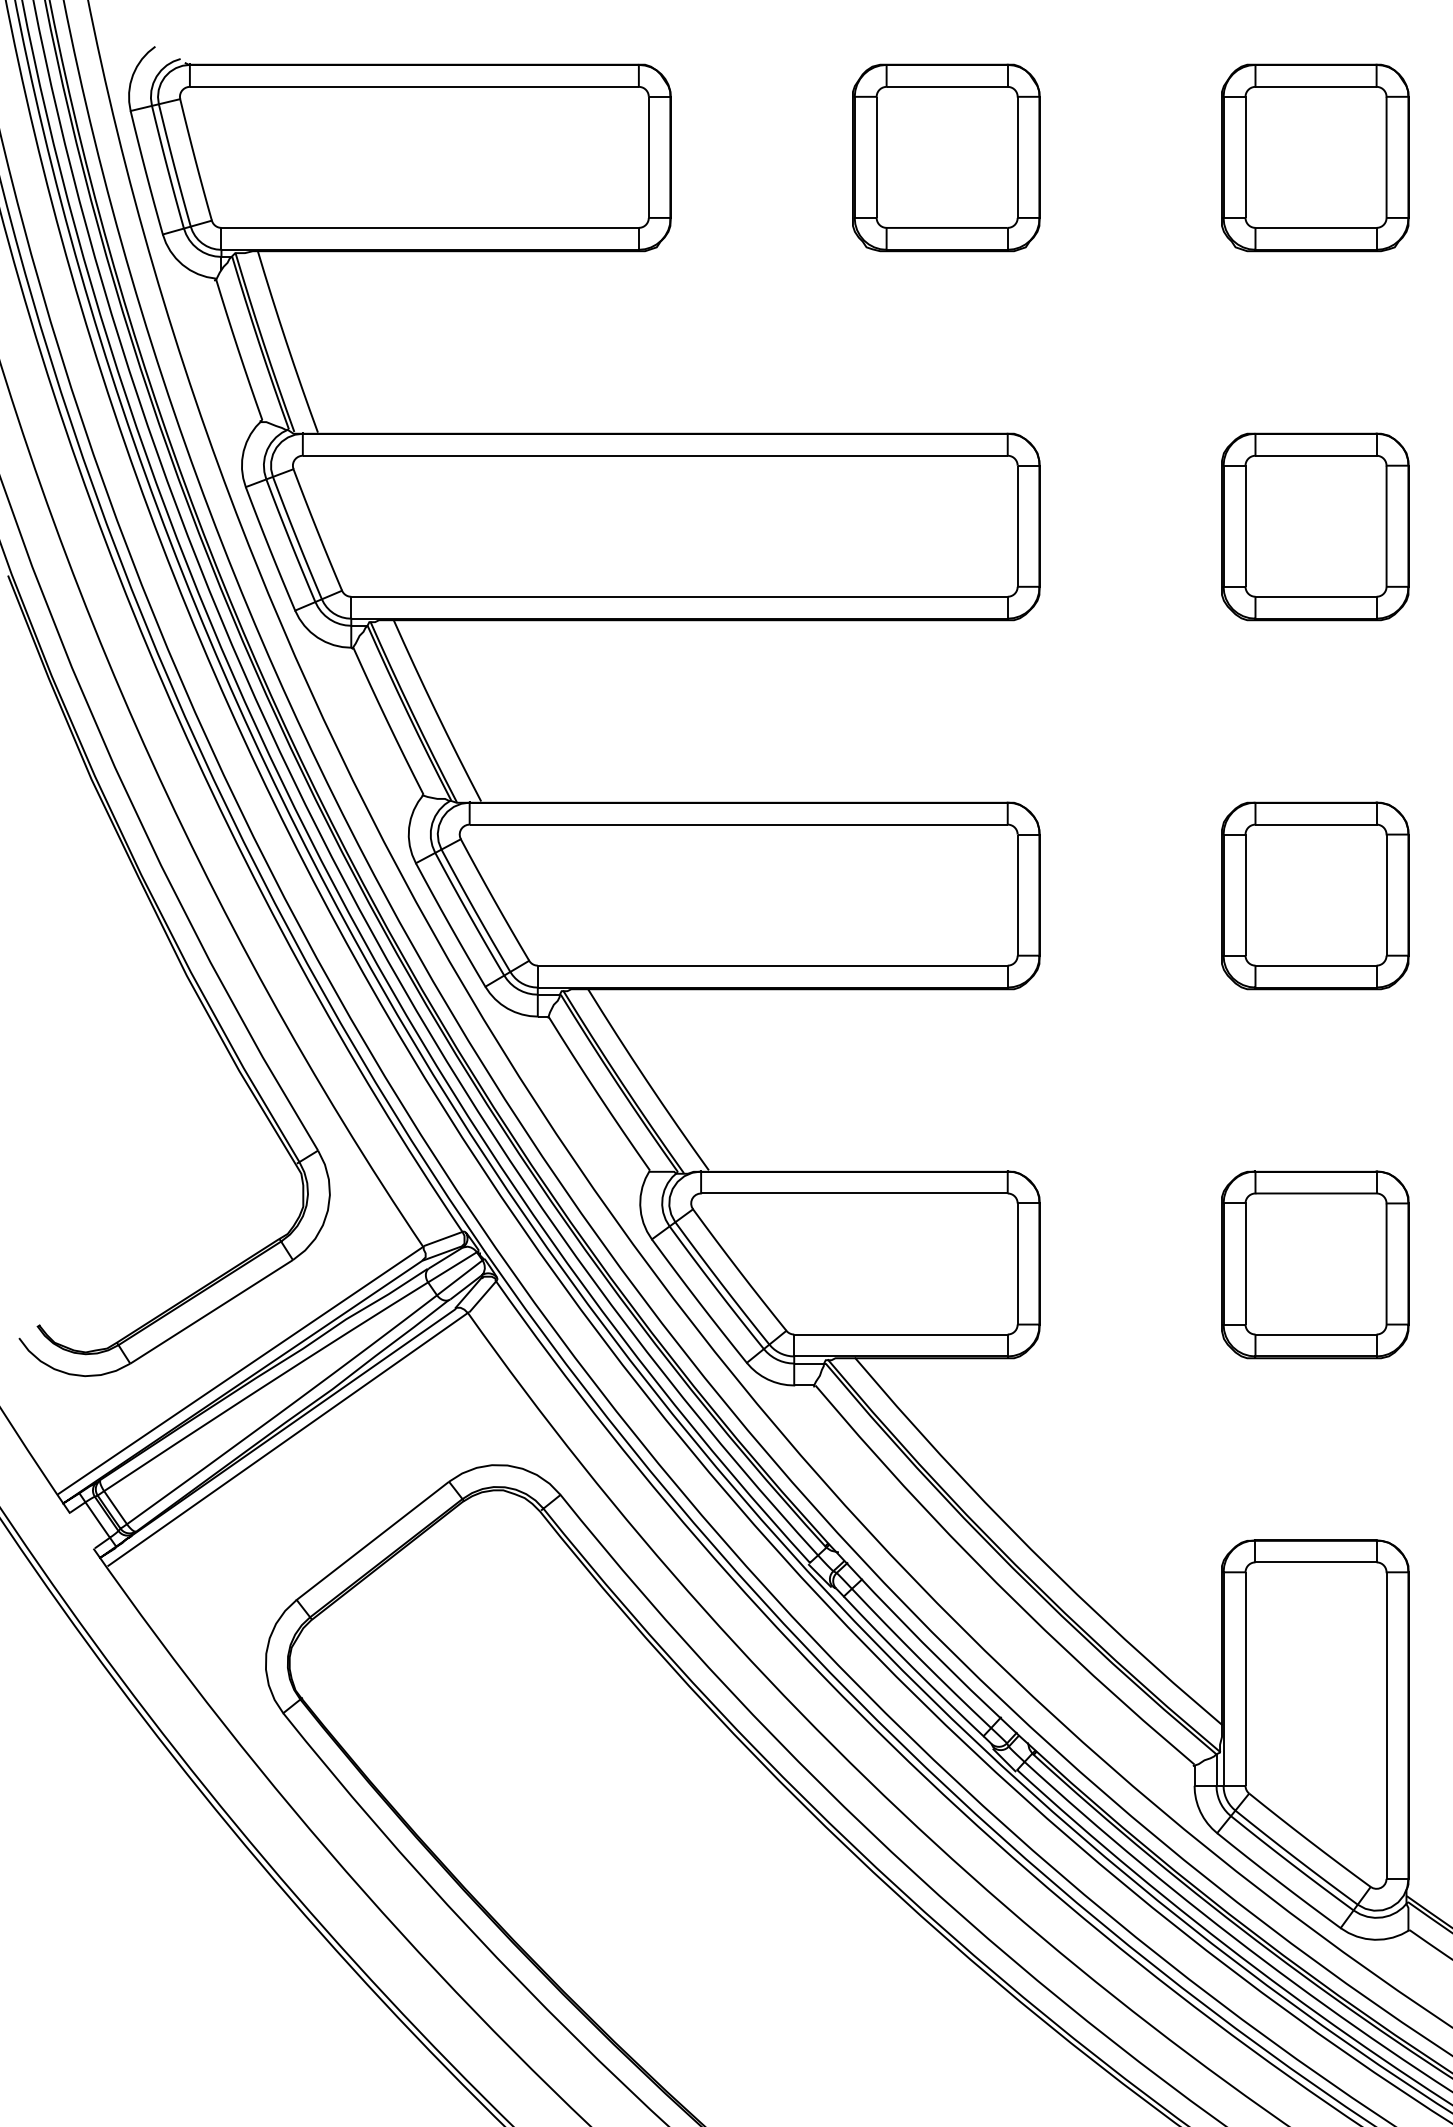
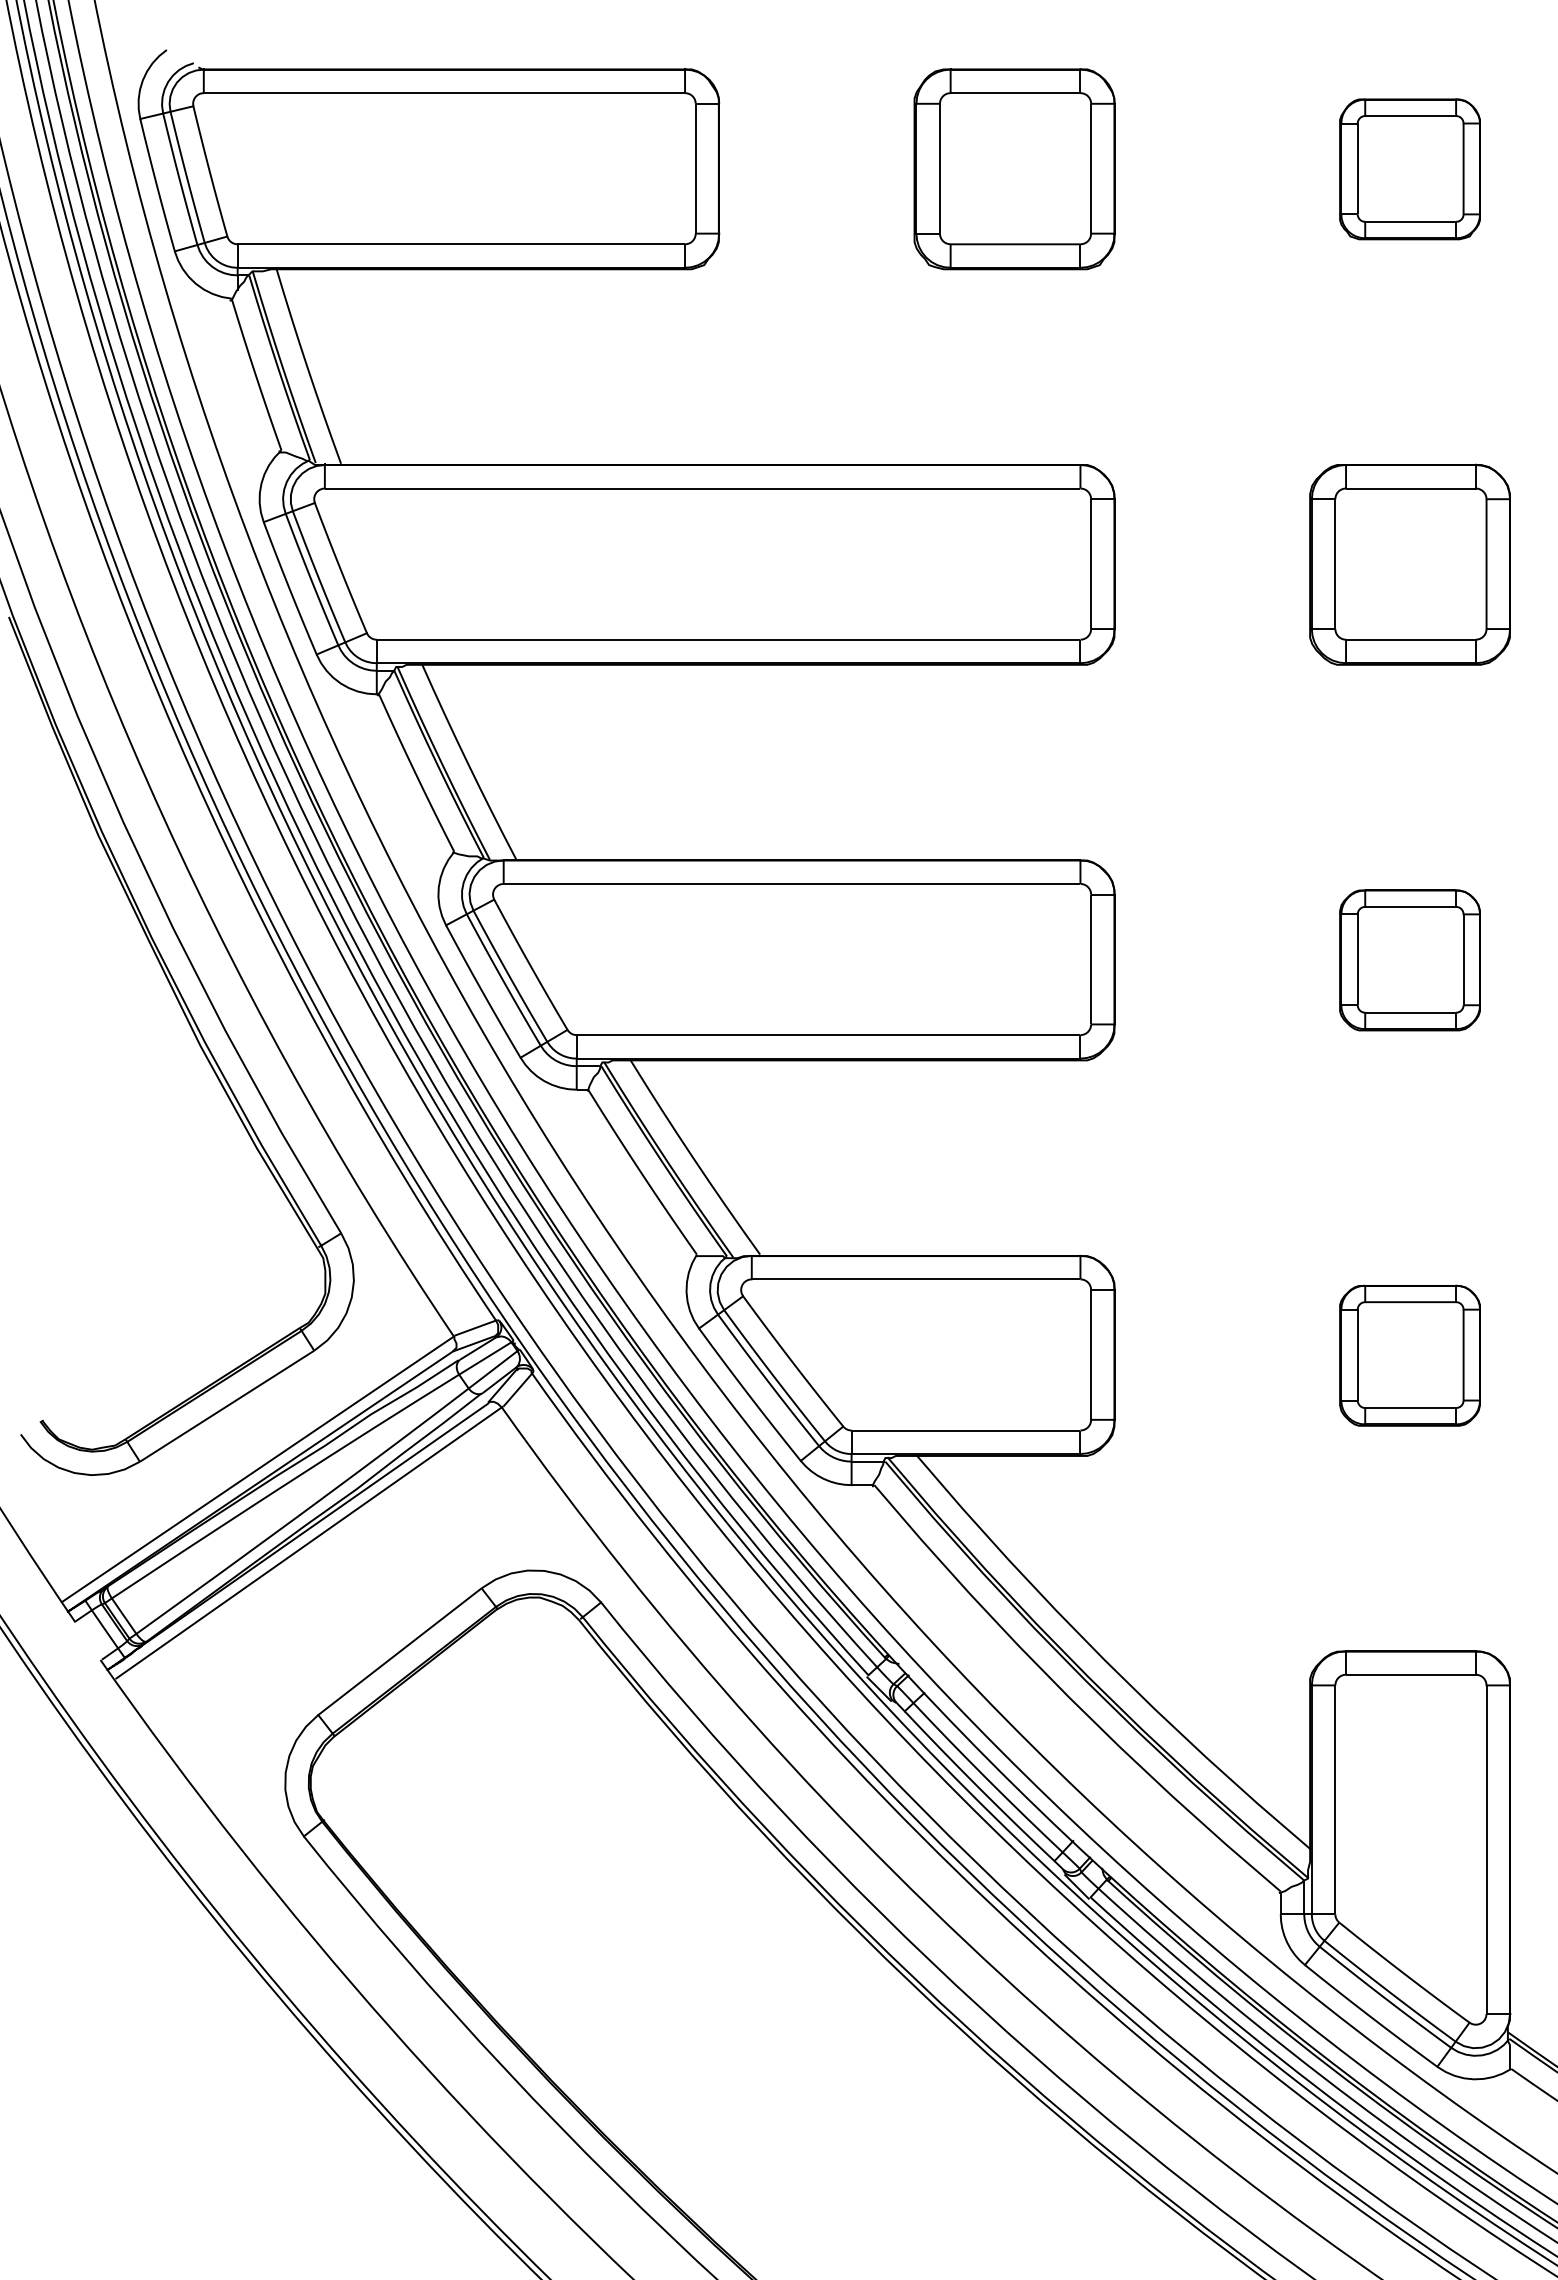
part: (1314, 158) -> (1409, 169), size x0.7
part: (1314, 896) -> (1409, 960), size x0.7
part: (1314, 1264) -> (1409, 1355), size x0.7

